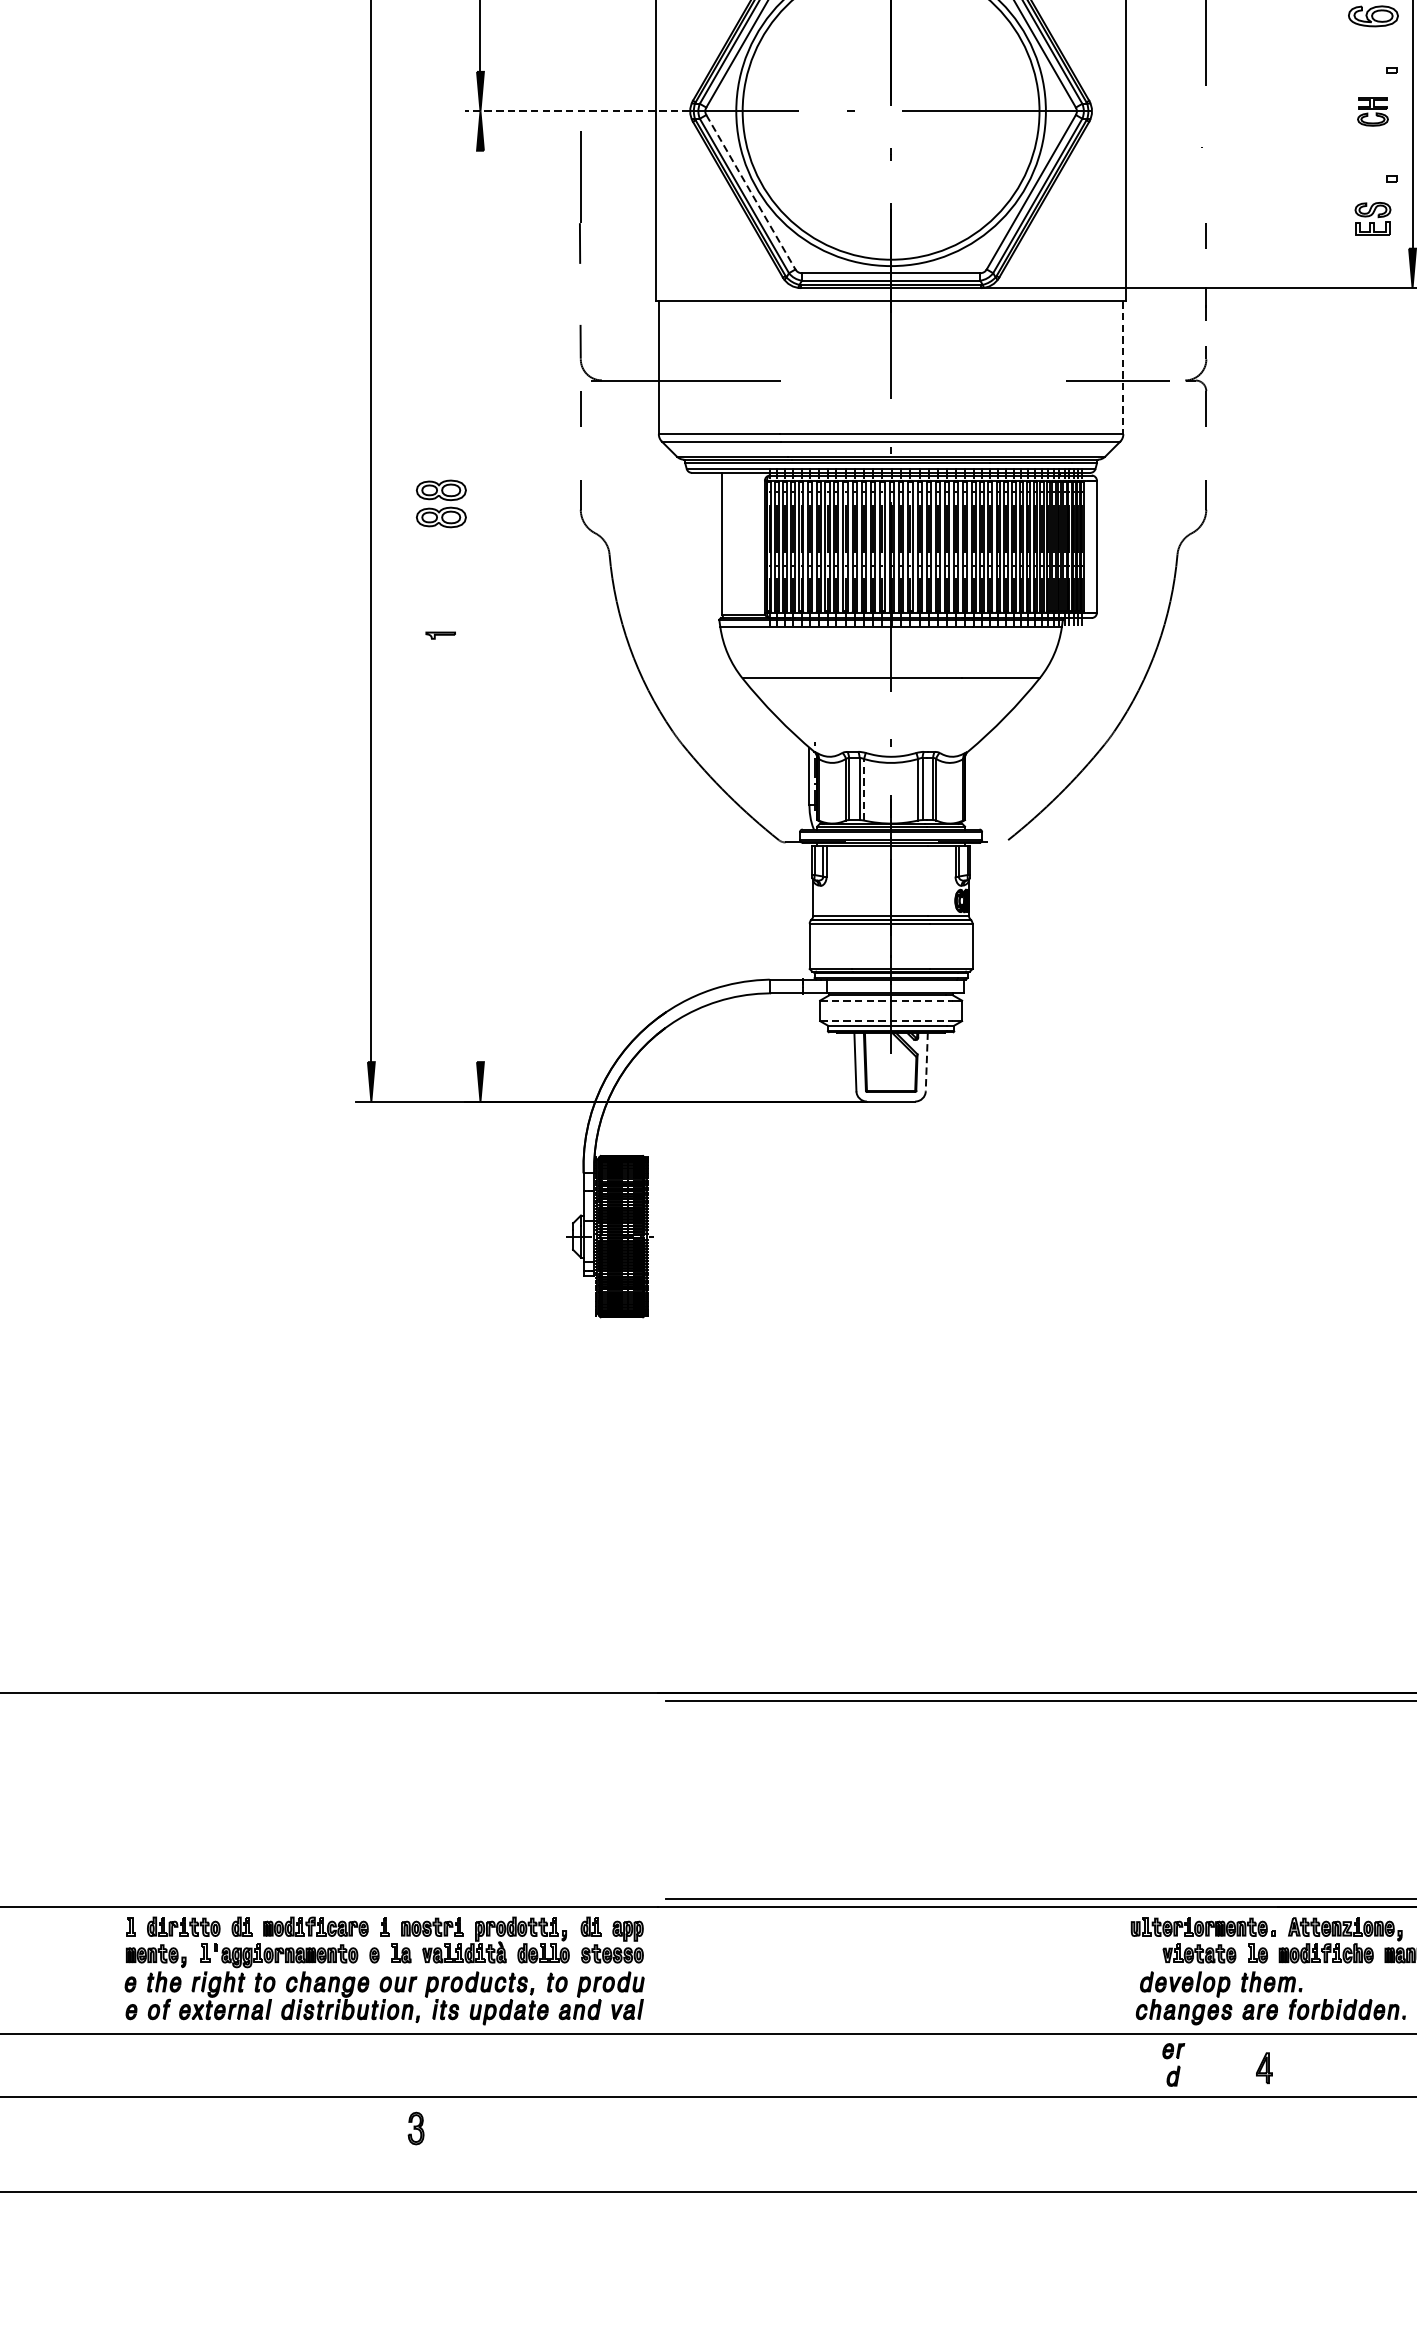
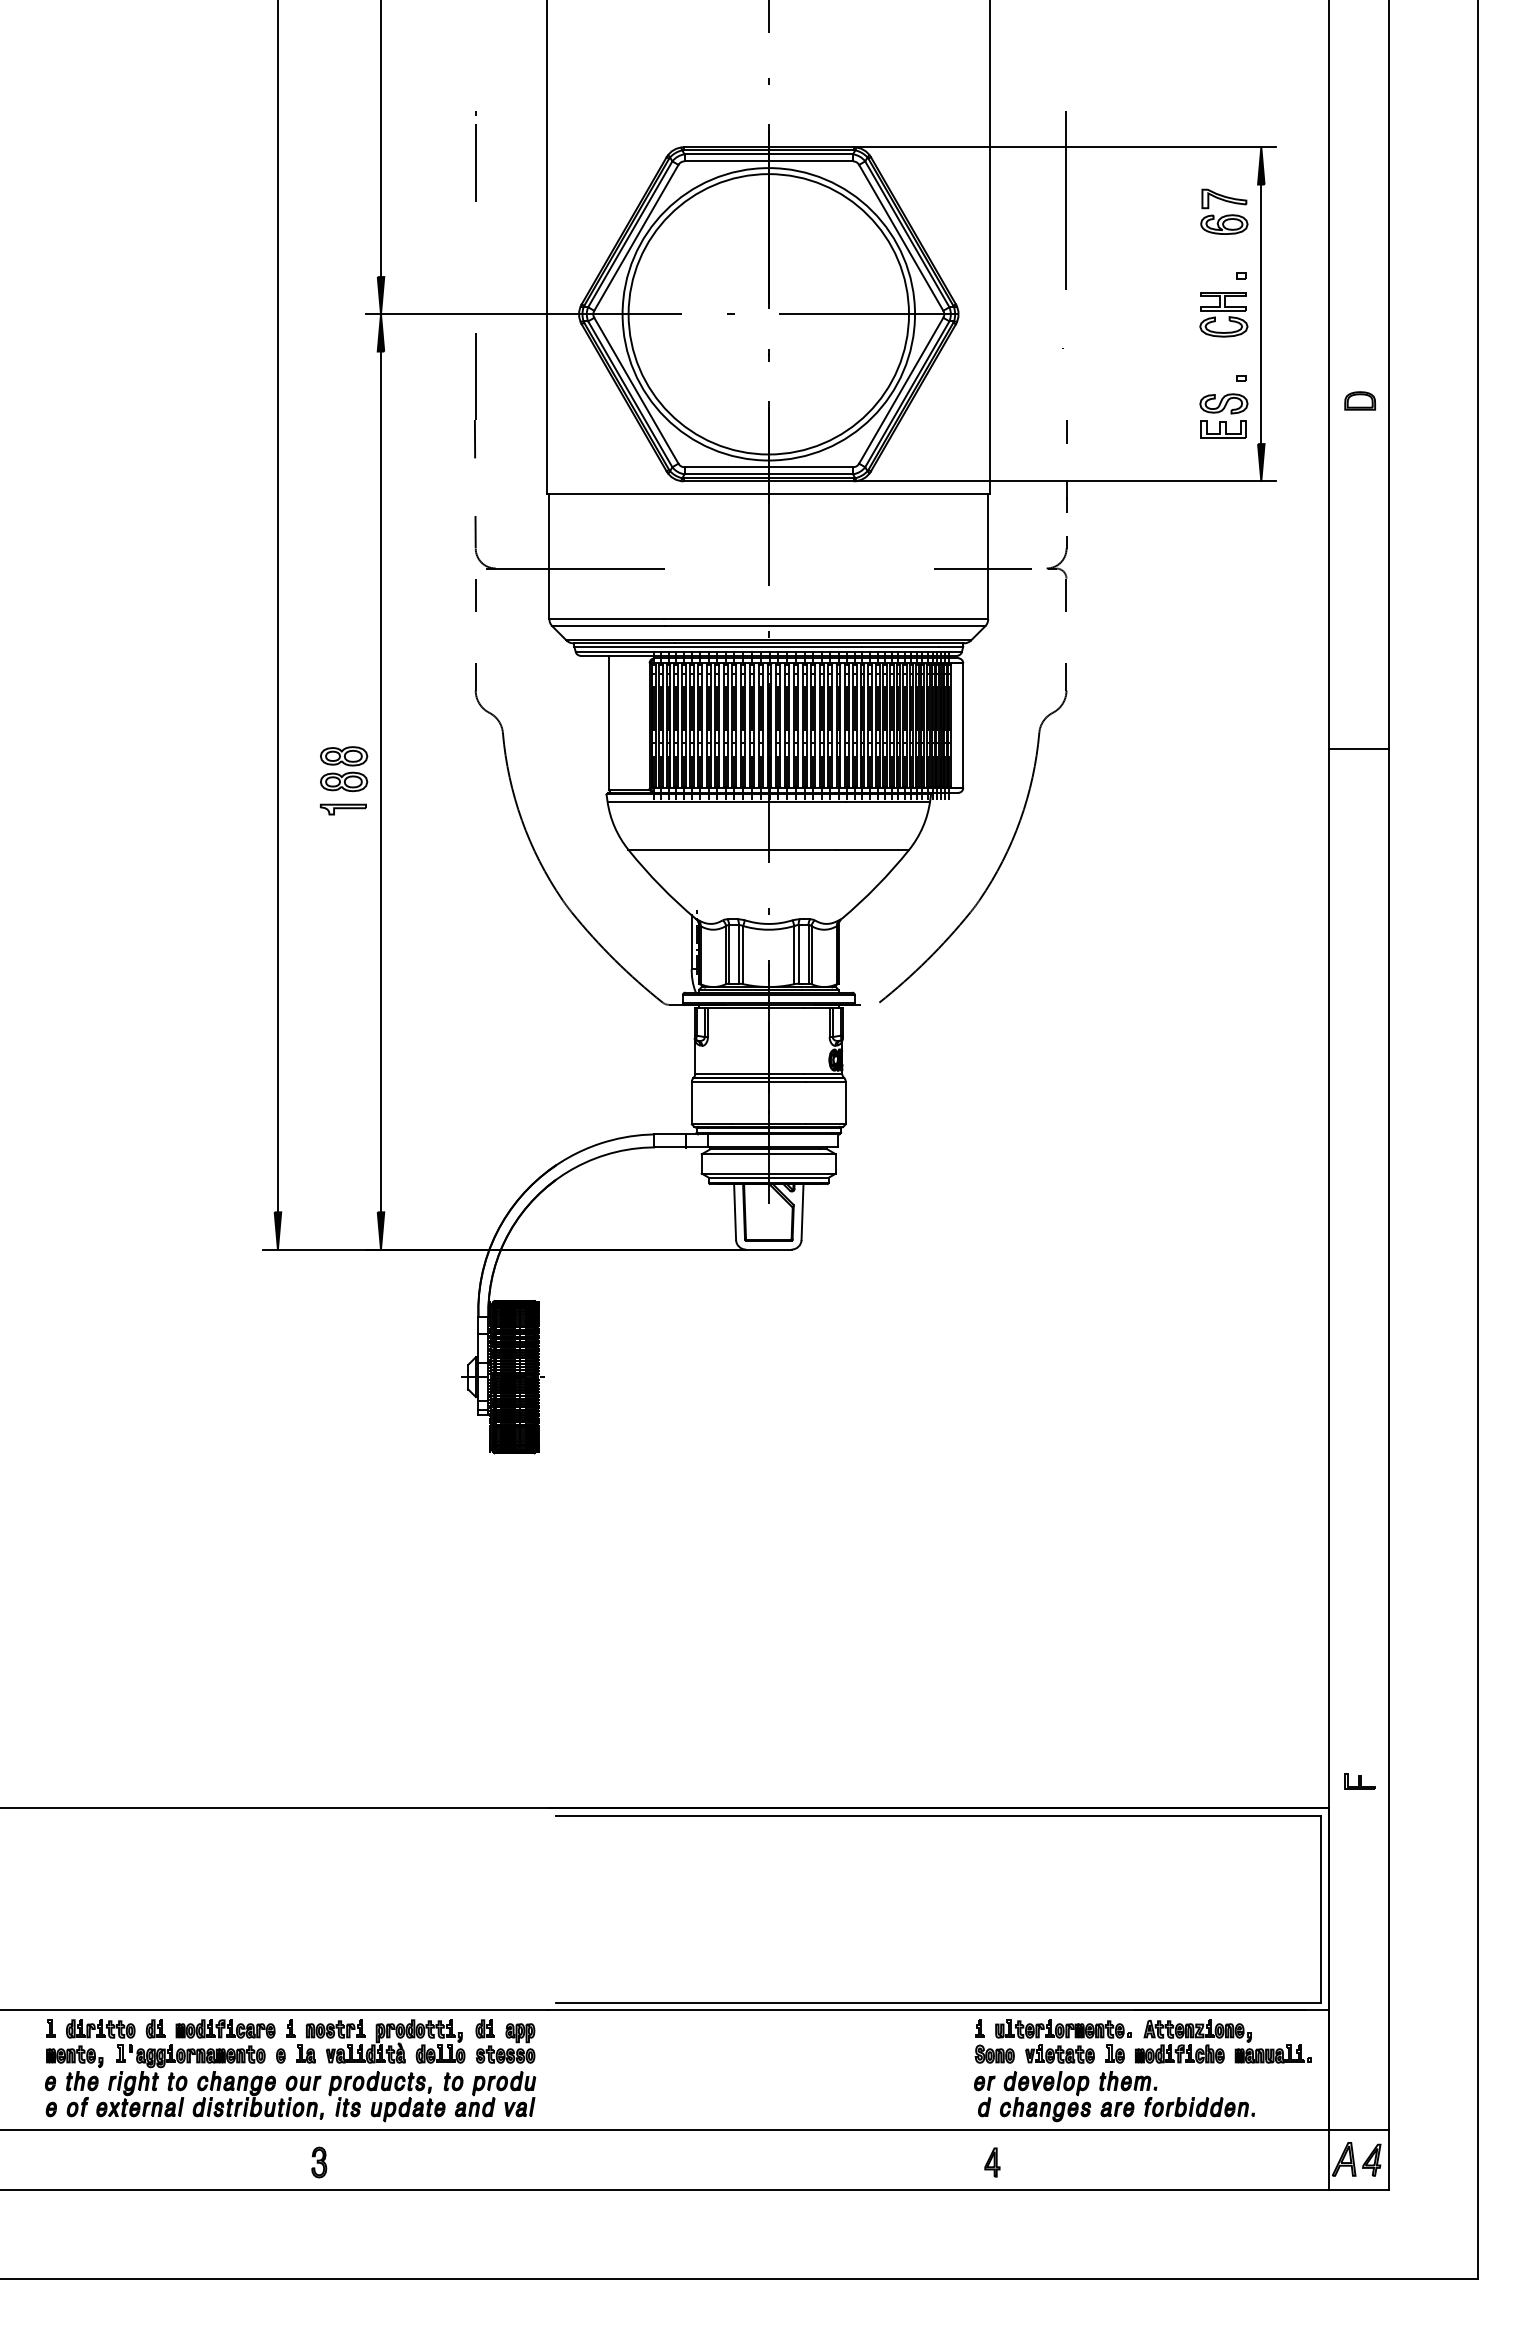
line: (576, 111) -> (471, 314), dashed -> solid
part: (1372, 111) -> (1223, 314), size x1.67
line: (751, 193) -> (636, 391), dashed -> solid
part: (1372, 218) -> (1223, 415), size x1.43
line: (1123, 367) -> (988, 556), dashed -> solid
part: (441, 504) -> (344, 769), moved
line: (479, 605) -> (380, 781), added
part: (440, 635) -> (343, 809), size x1.67
line: (864, 789) -> (743, 954), dashed -> solid
line: (886, 1000) -> (764, 1154), dashed -> solid
line: (886, 1021) -> (764, 1173), dashed -> solid
line: (926, 1062) -> (802, 1212), dashed -> solid
part: (1132, 1947) -> (996, 2048), added
part: (1173, 2064) -> (984, 2096), moved
part: (1264, 2068) -> (992, 2162), moved
part: (416, 2128) -> (319, 2162), moved

